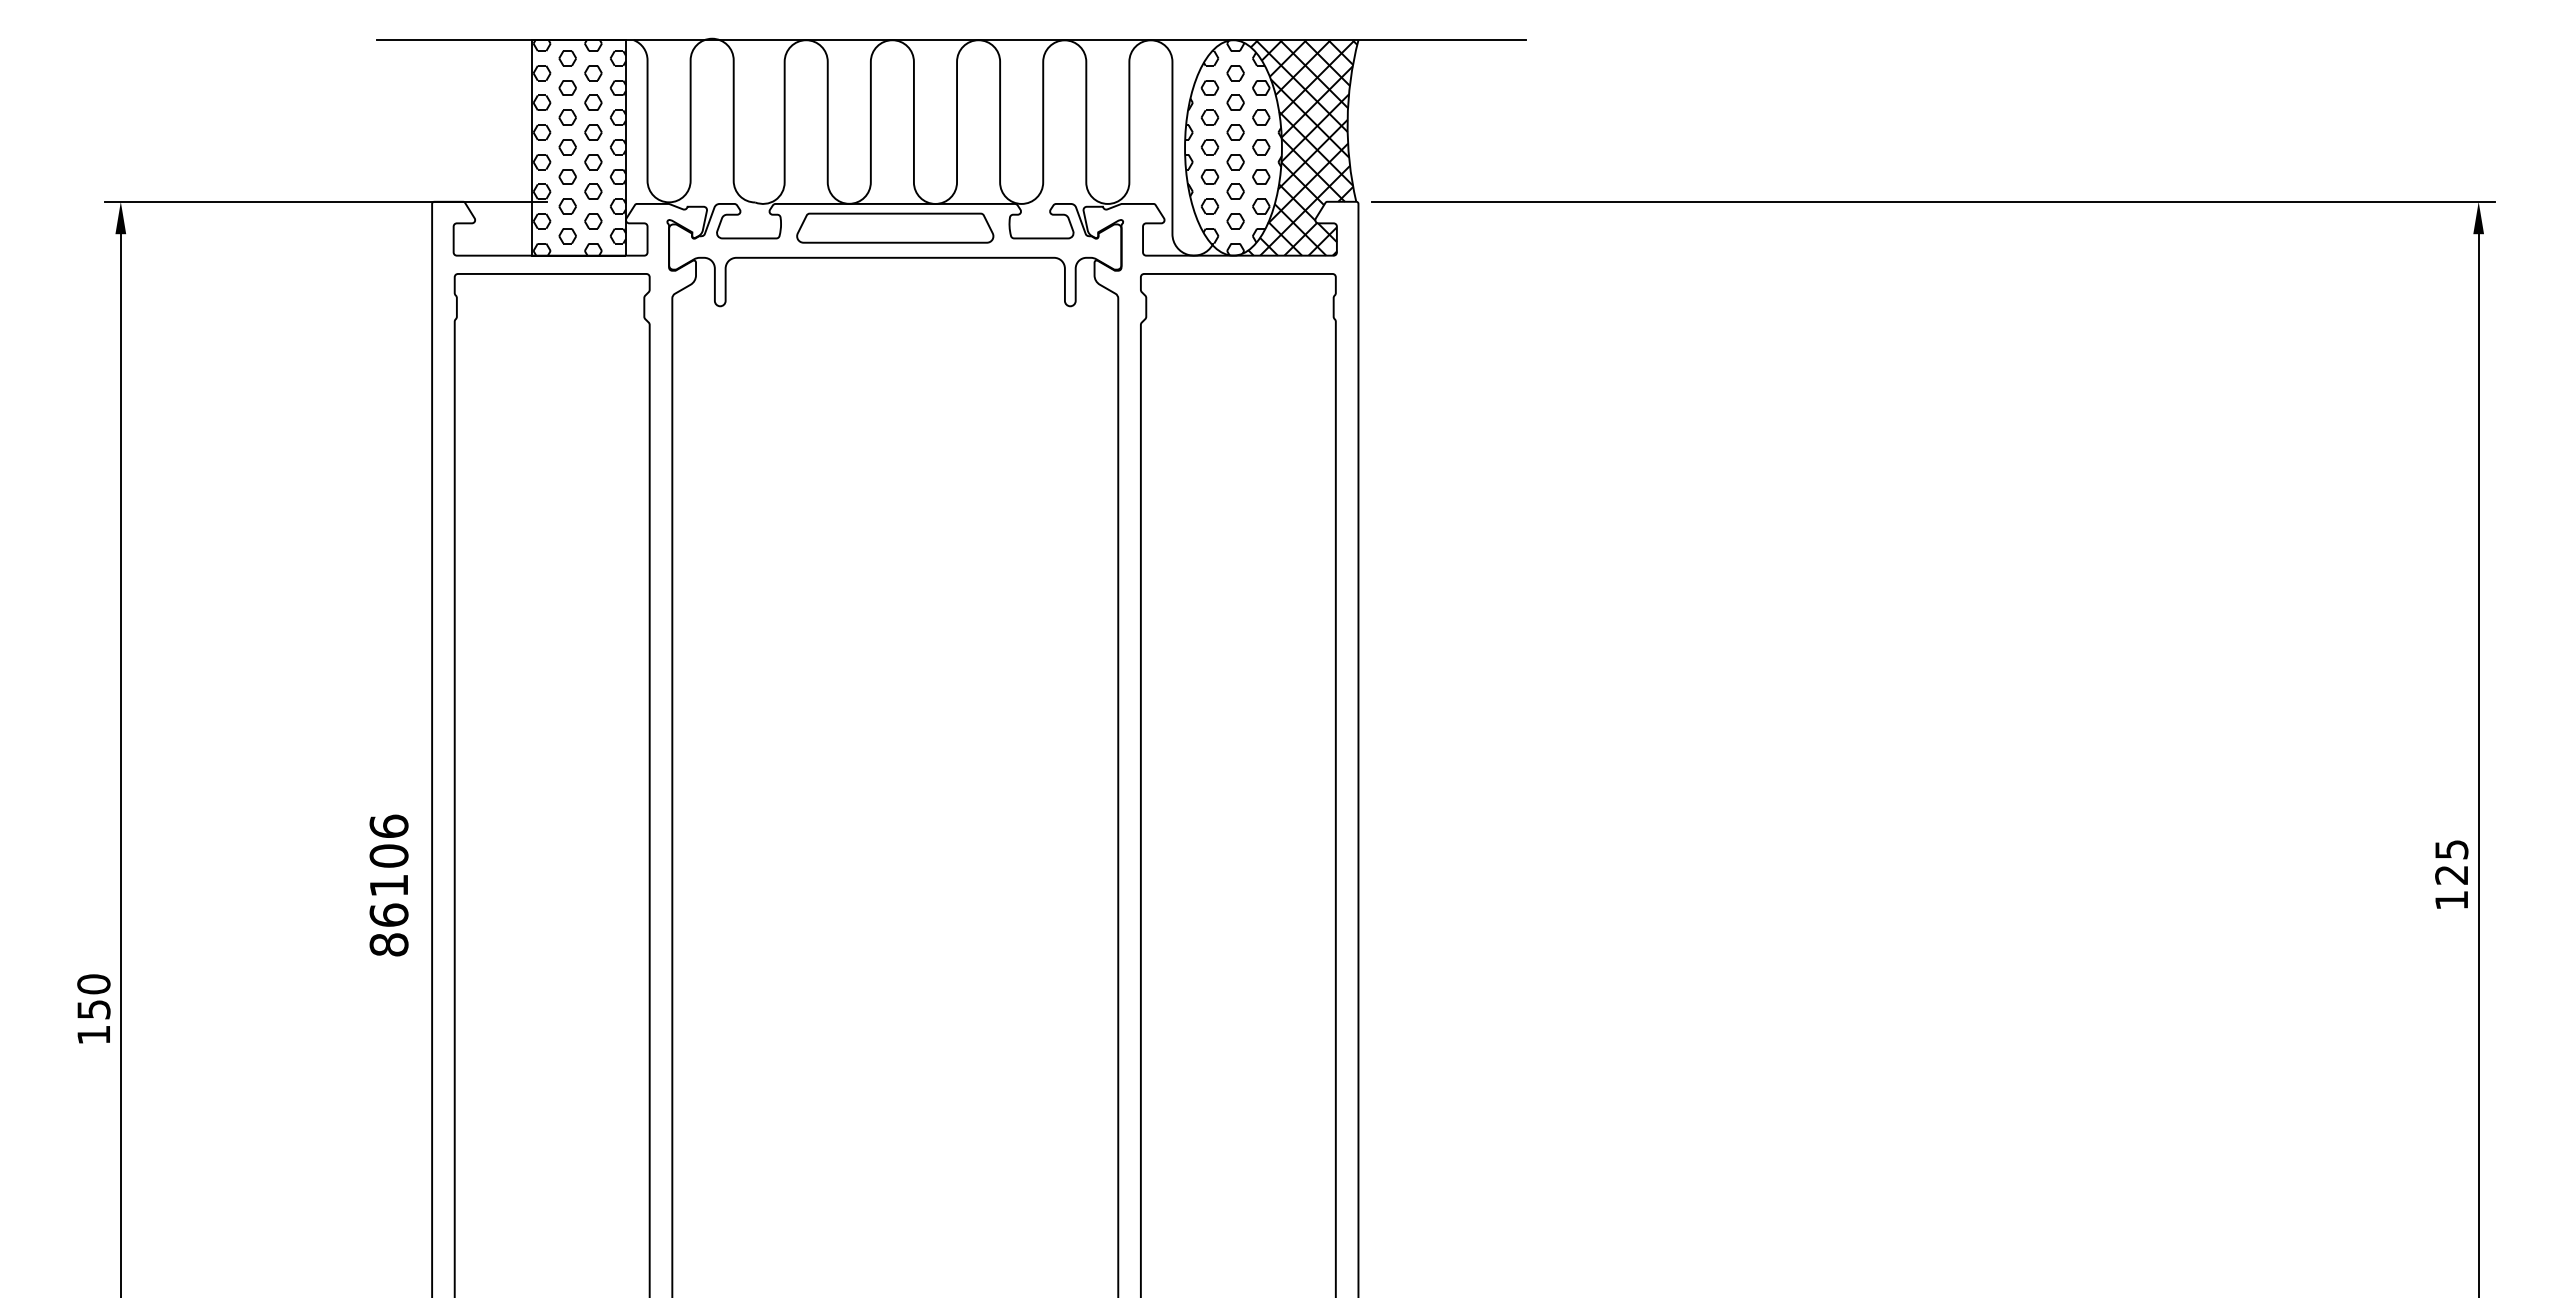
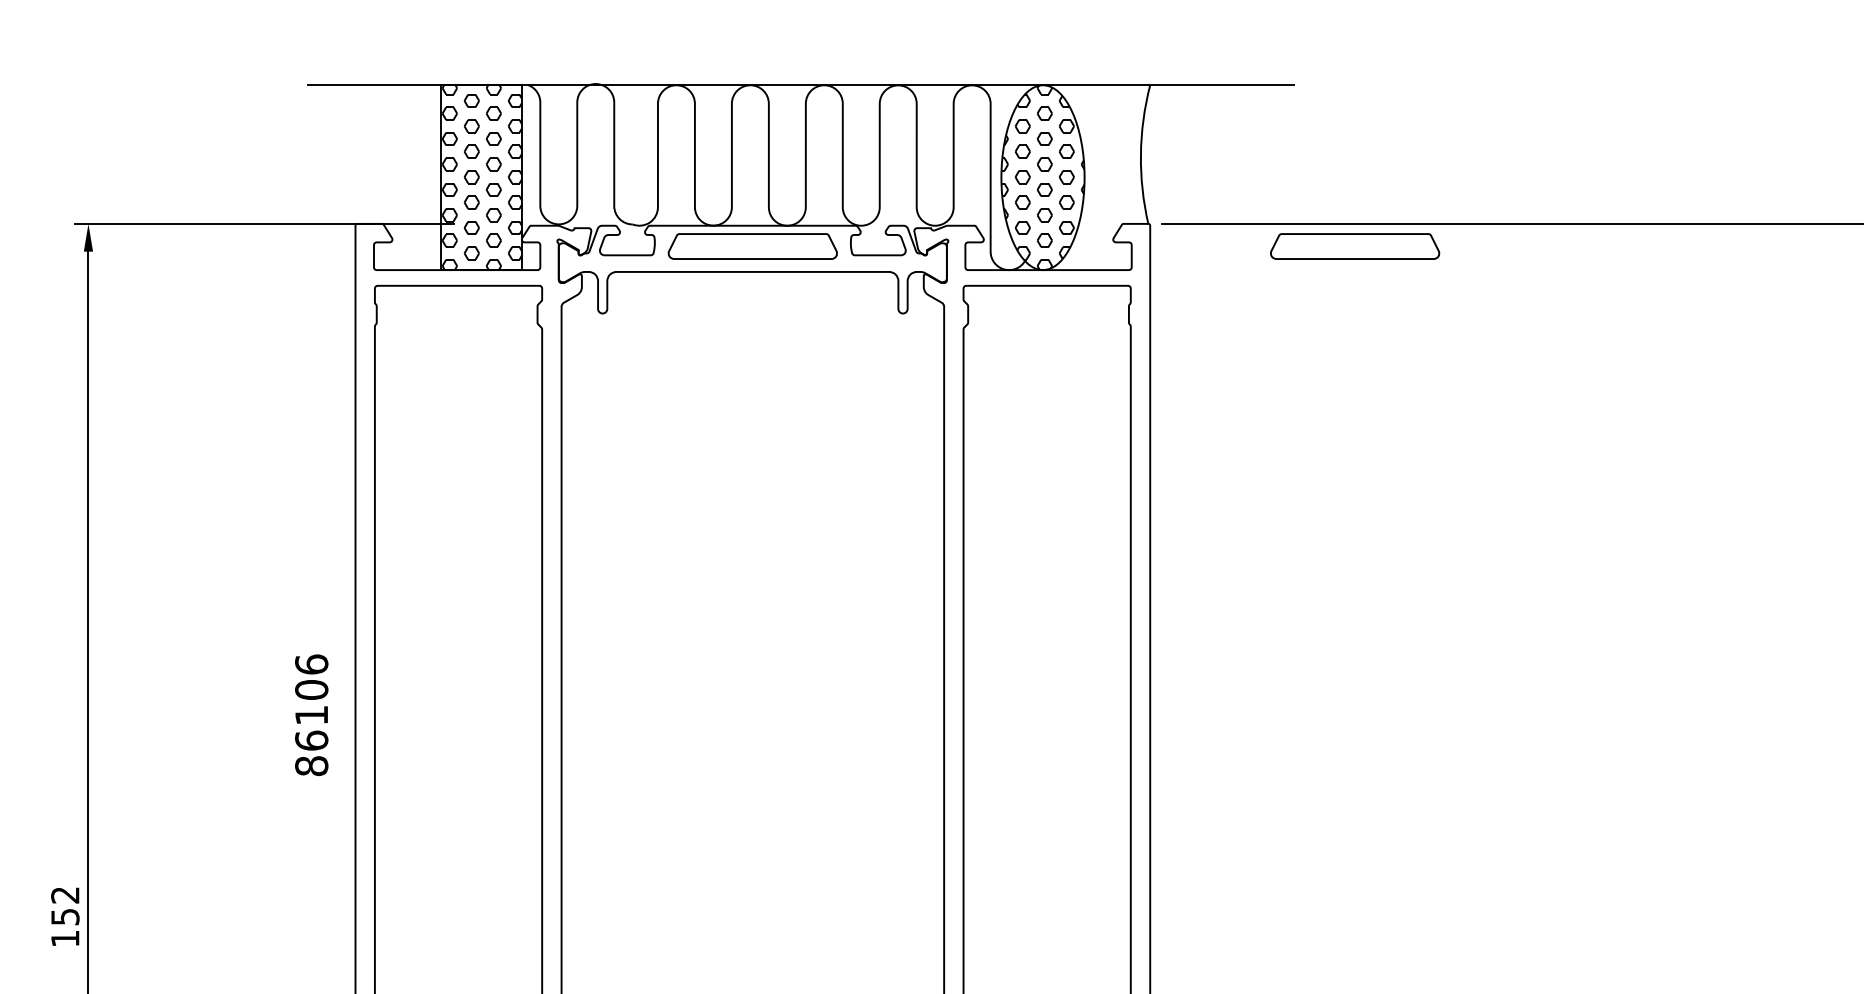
hatch: (1295, 147) -> (1096, 177), removed
curve: (1597, 214) -> (1355, 234), added
text: (388, 885) -> (311, 715), moved
text: (93, 984) -> (65, 895), 150 -> 152

